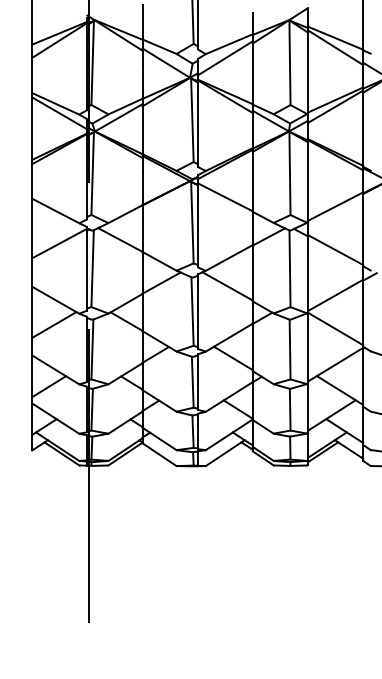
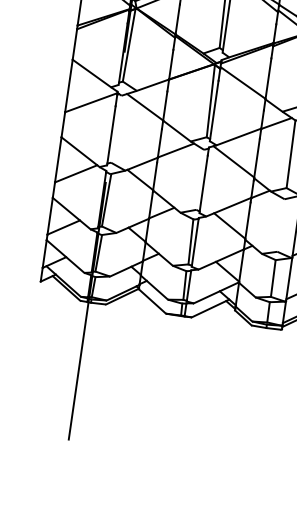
line: (92, 268) -> (116, 128), removed
line: (192, 311) -> (199, 179), removed
line: (289, 349) -> (280, 225), removed

